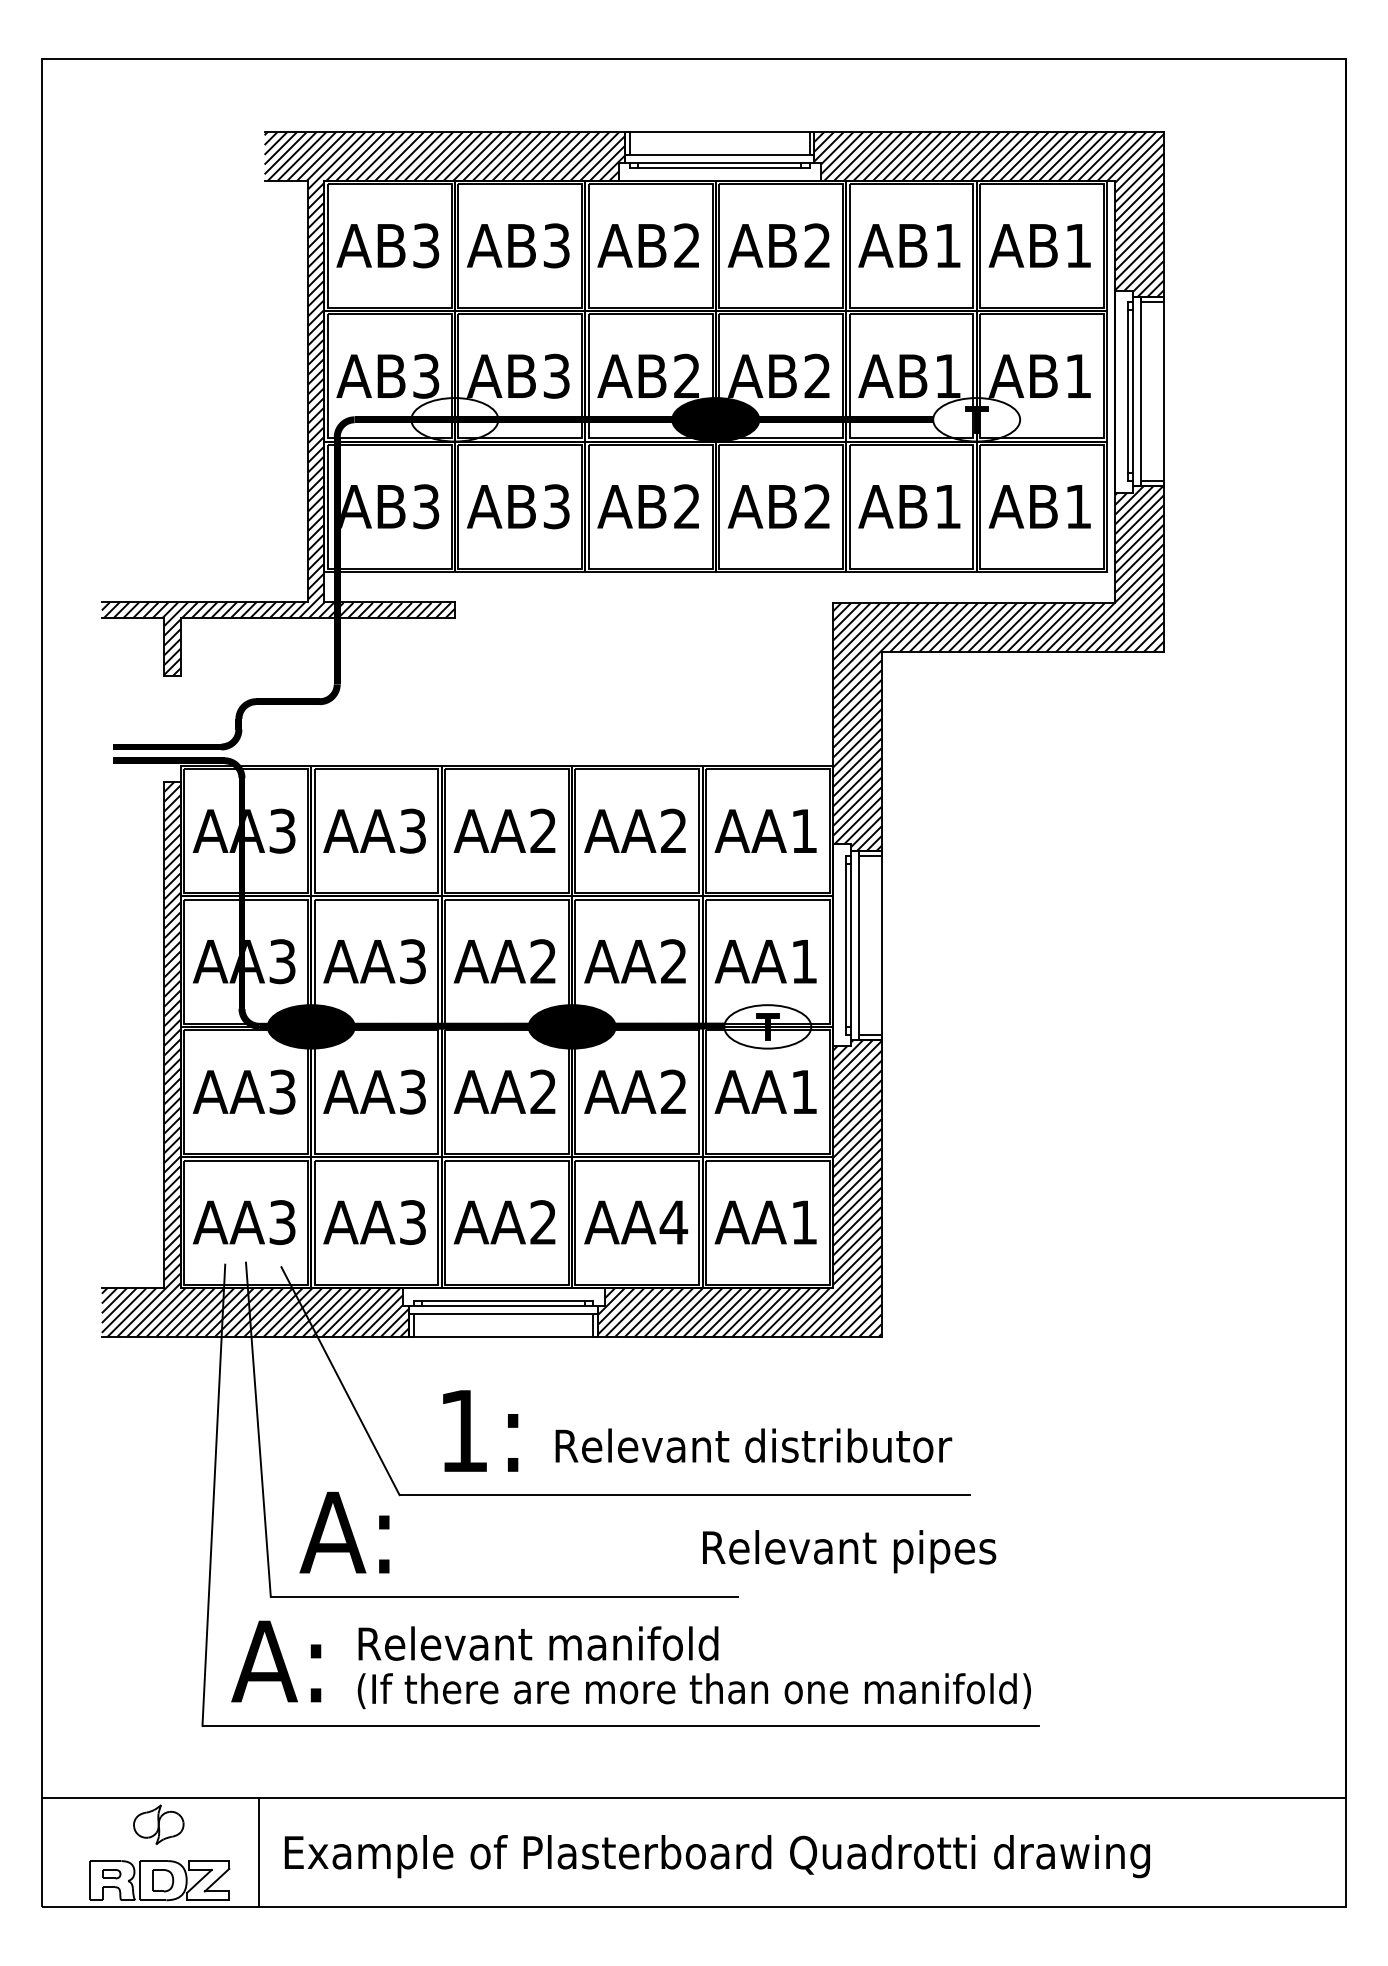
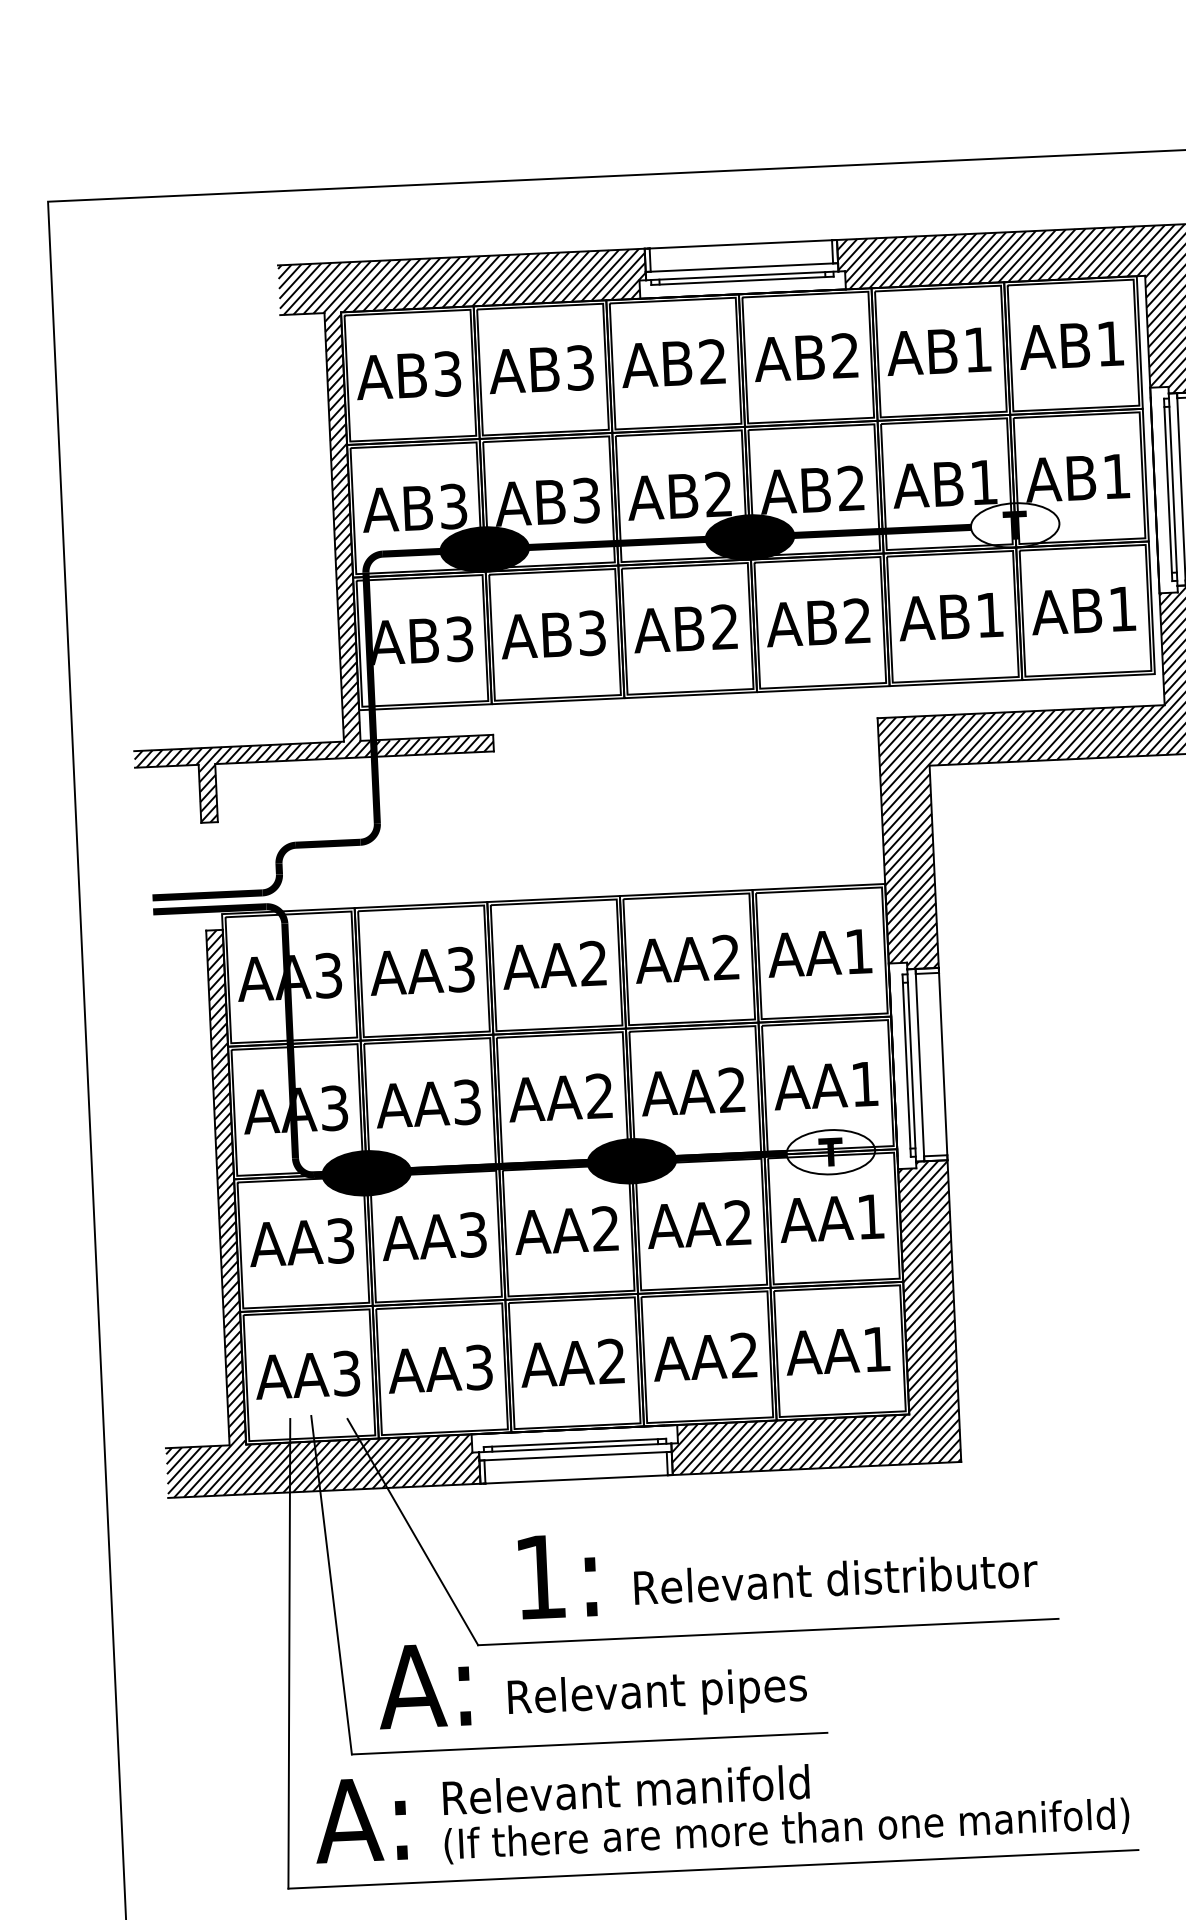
fill: (454, 419) -> (484, 549), added
text: (673, 1222) -> (744, 1355), AA4 -> AA2
text: (849, 1551) -> (657, 1694), moved

